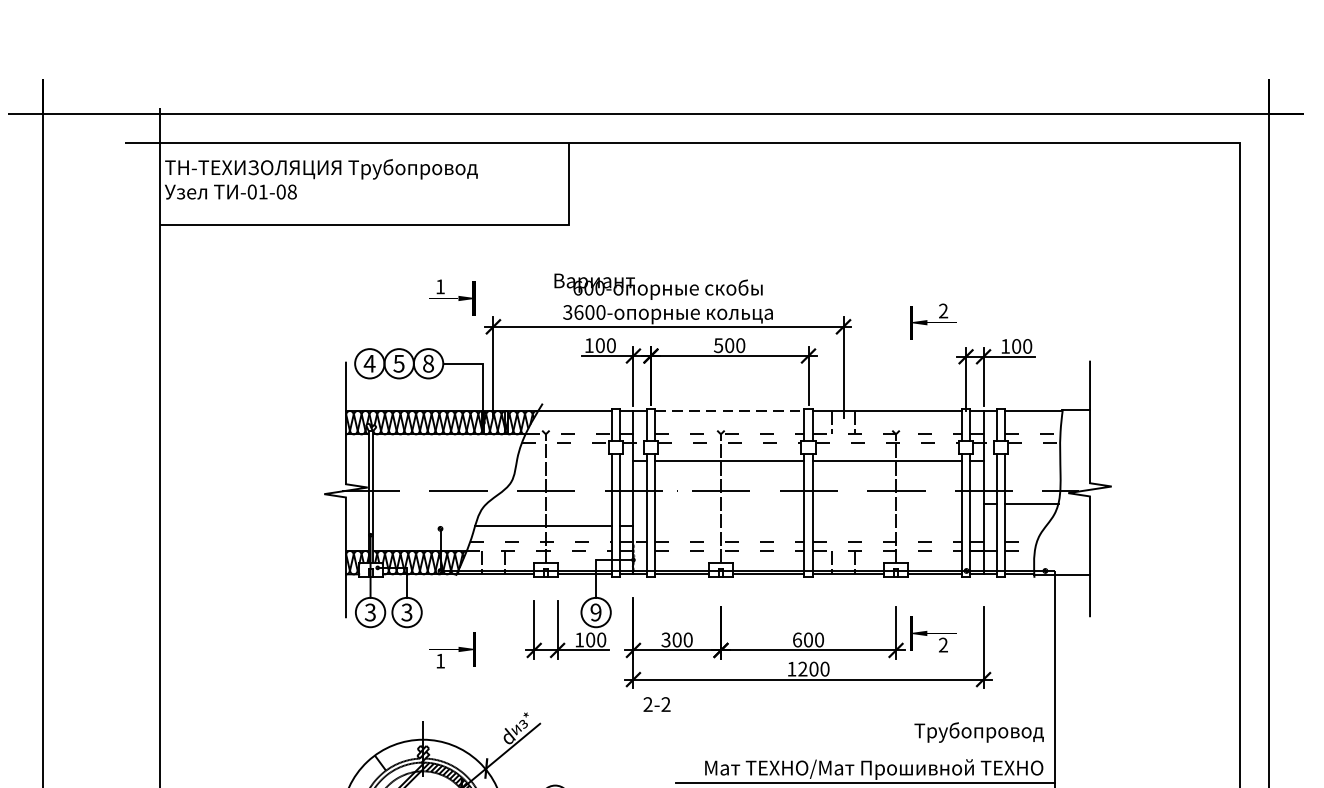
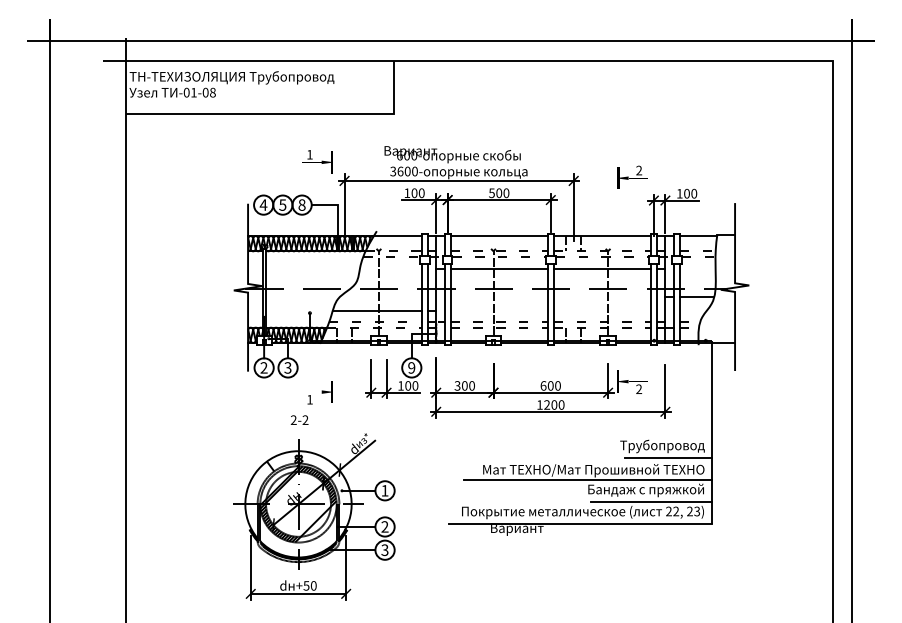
line: (730, 411) -> (499, 236), dashed -> solid
text: (369, 613) -> (263, 368), 3 -> 2
text: (656, 703) -> (299, 419), moved
line: (986, 749) -> (667, 457), added

